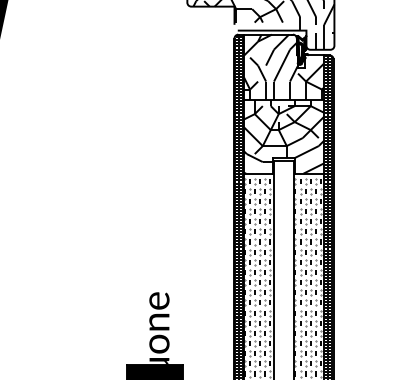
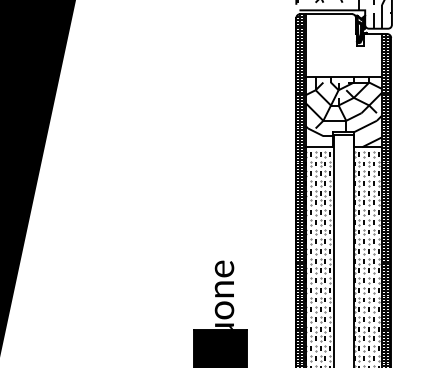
hatch: (283, 67) -> (343, 45), removed

